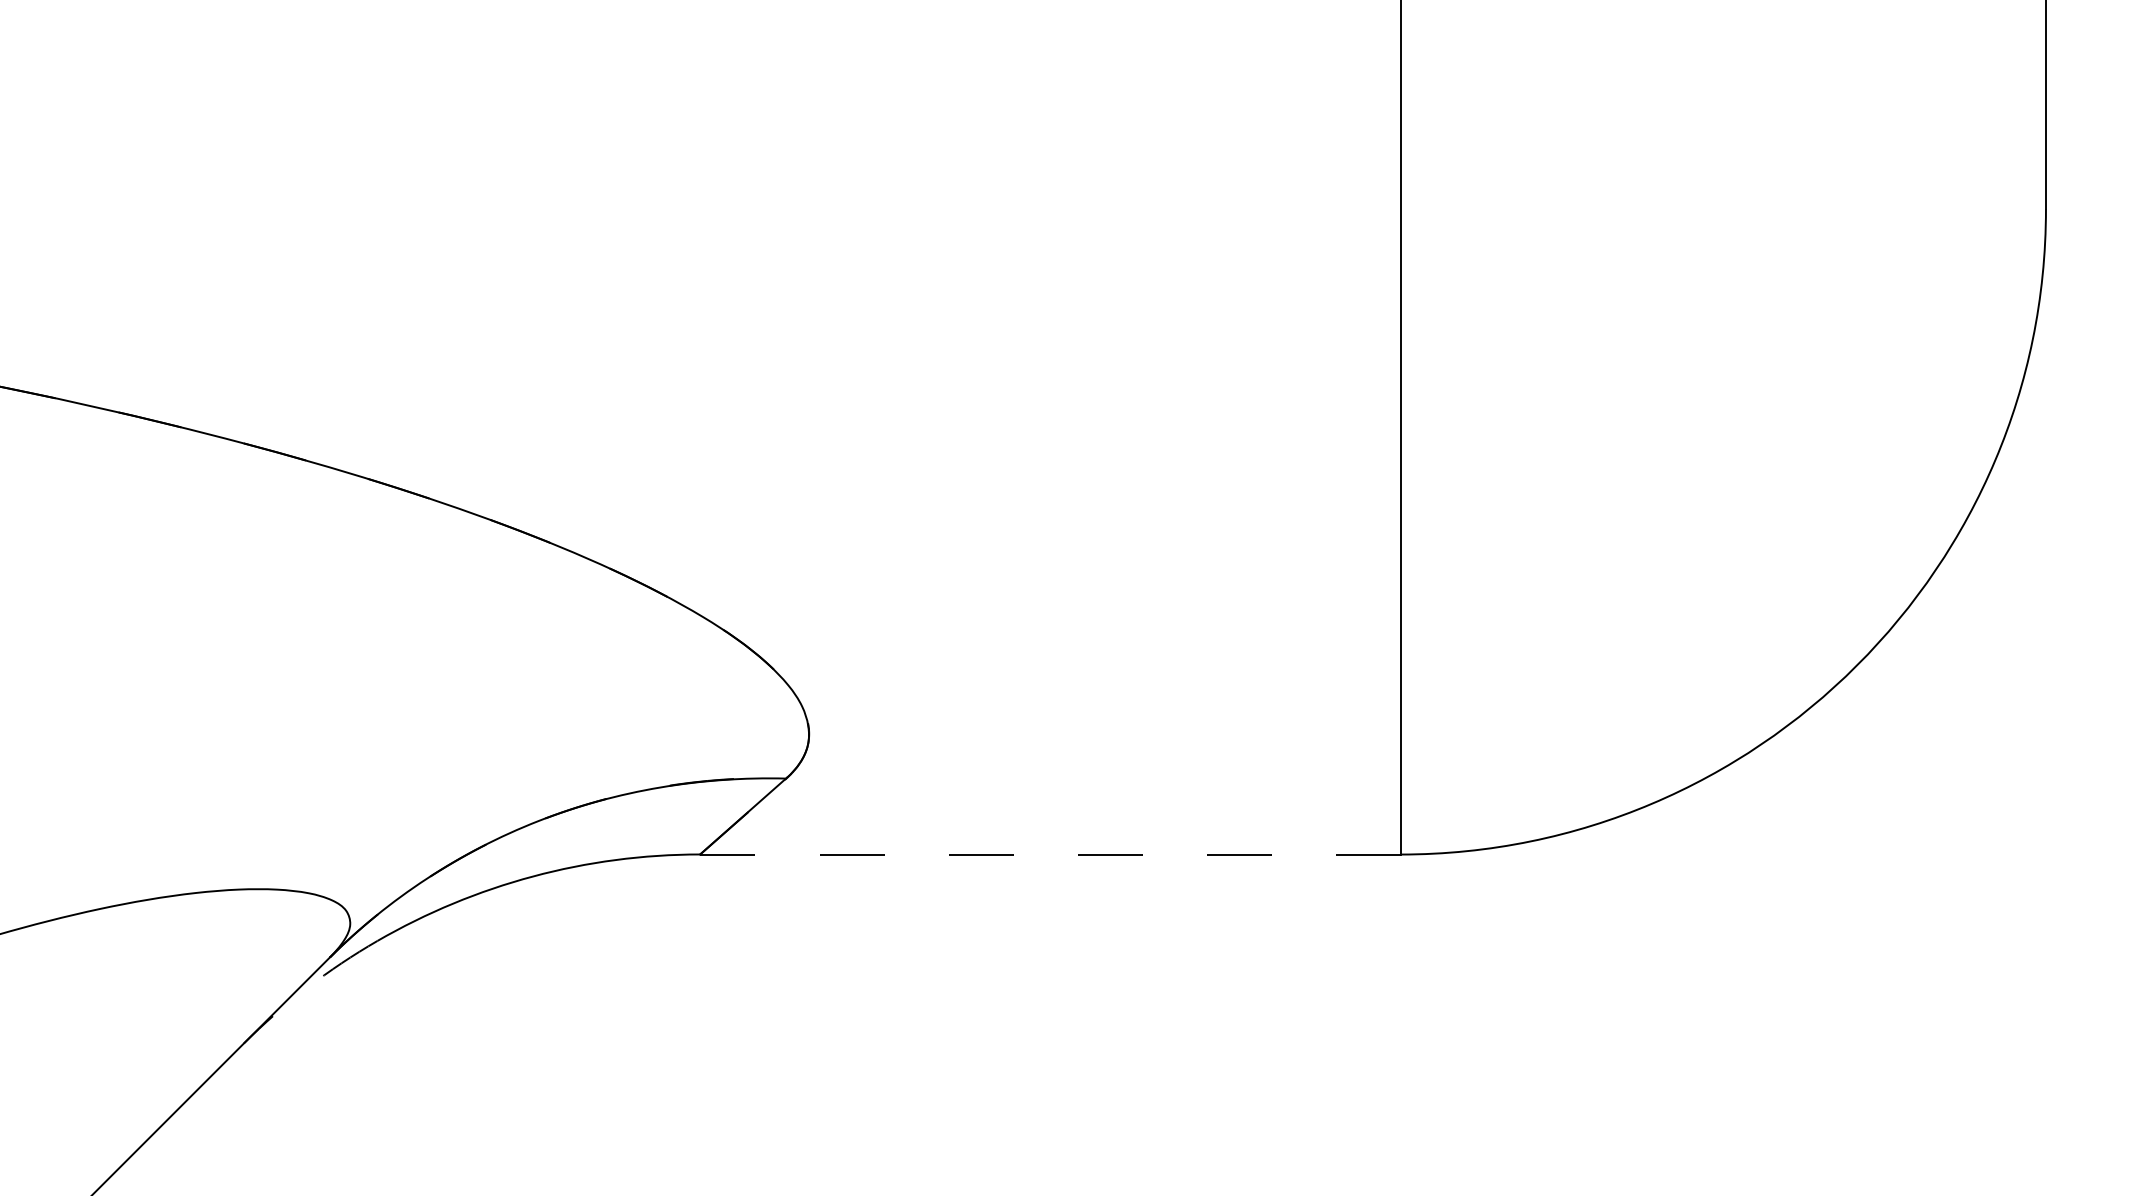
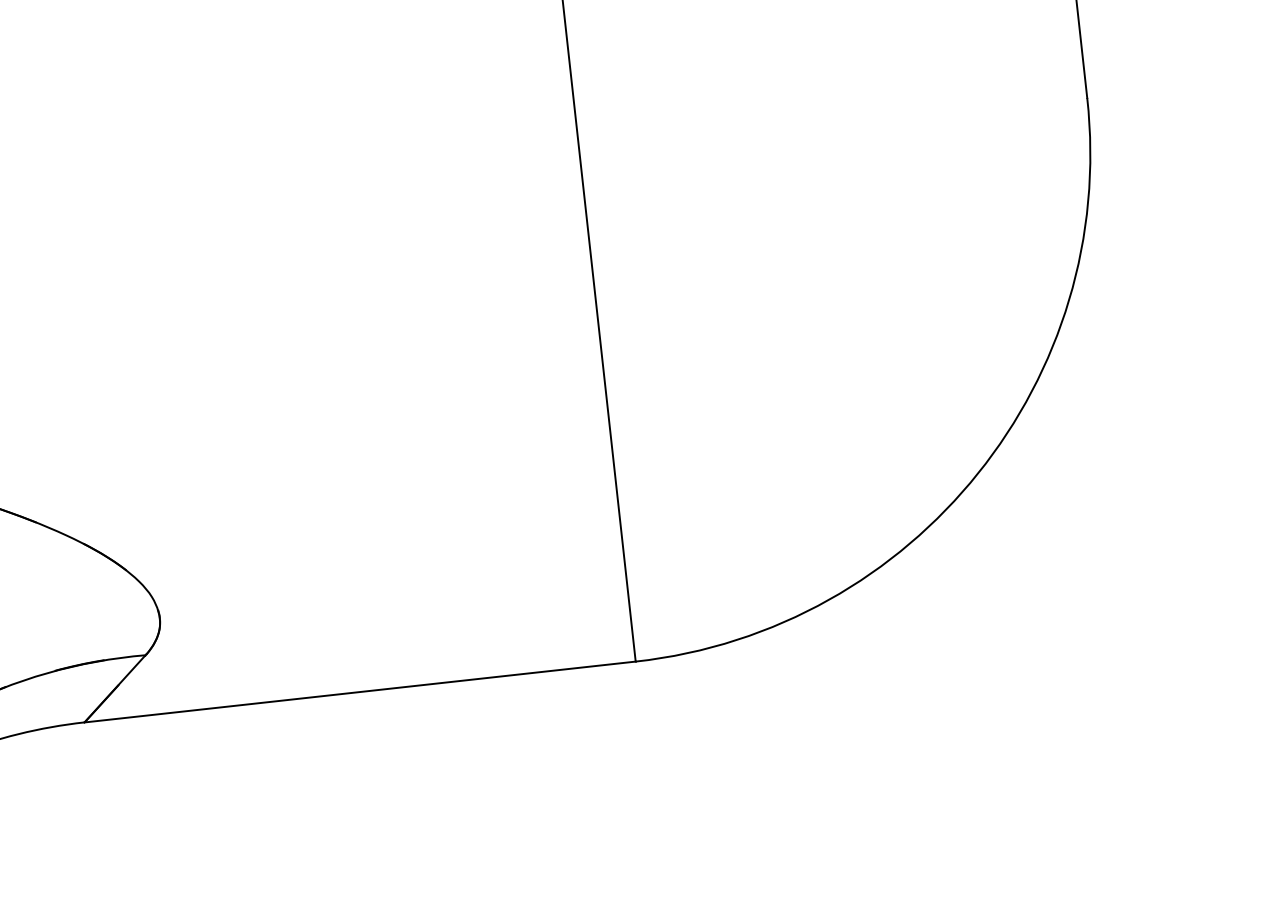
line: (1049, 854) -> (359, 692), dashed -> solid

